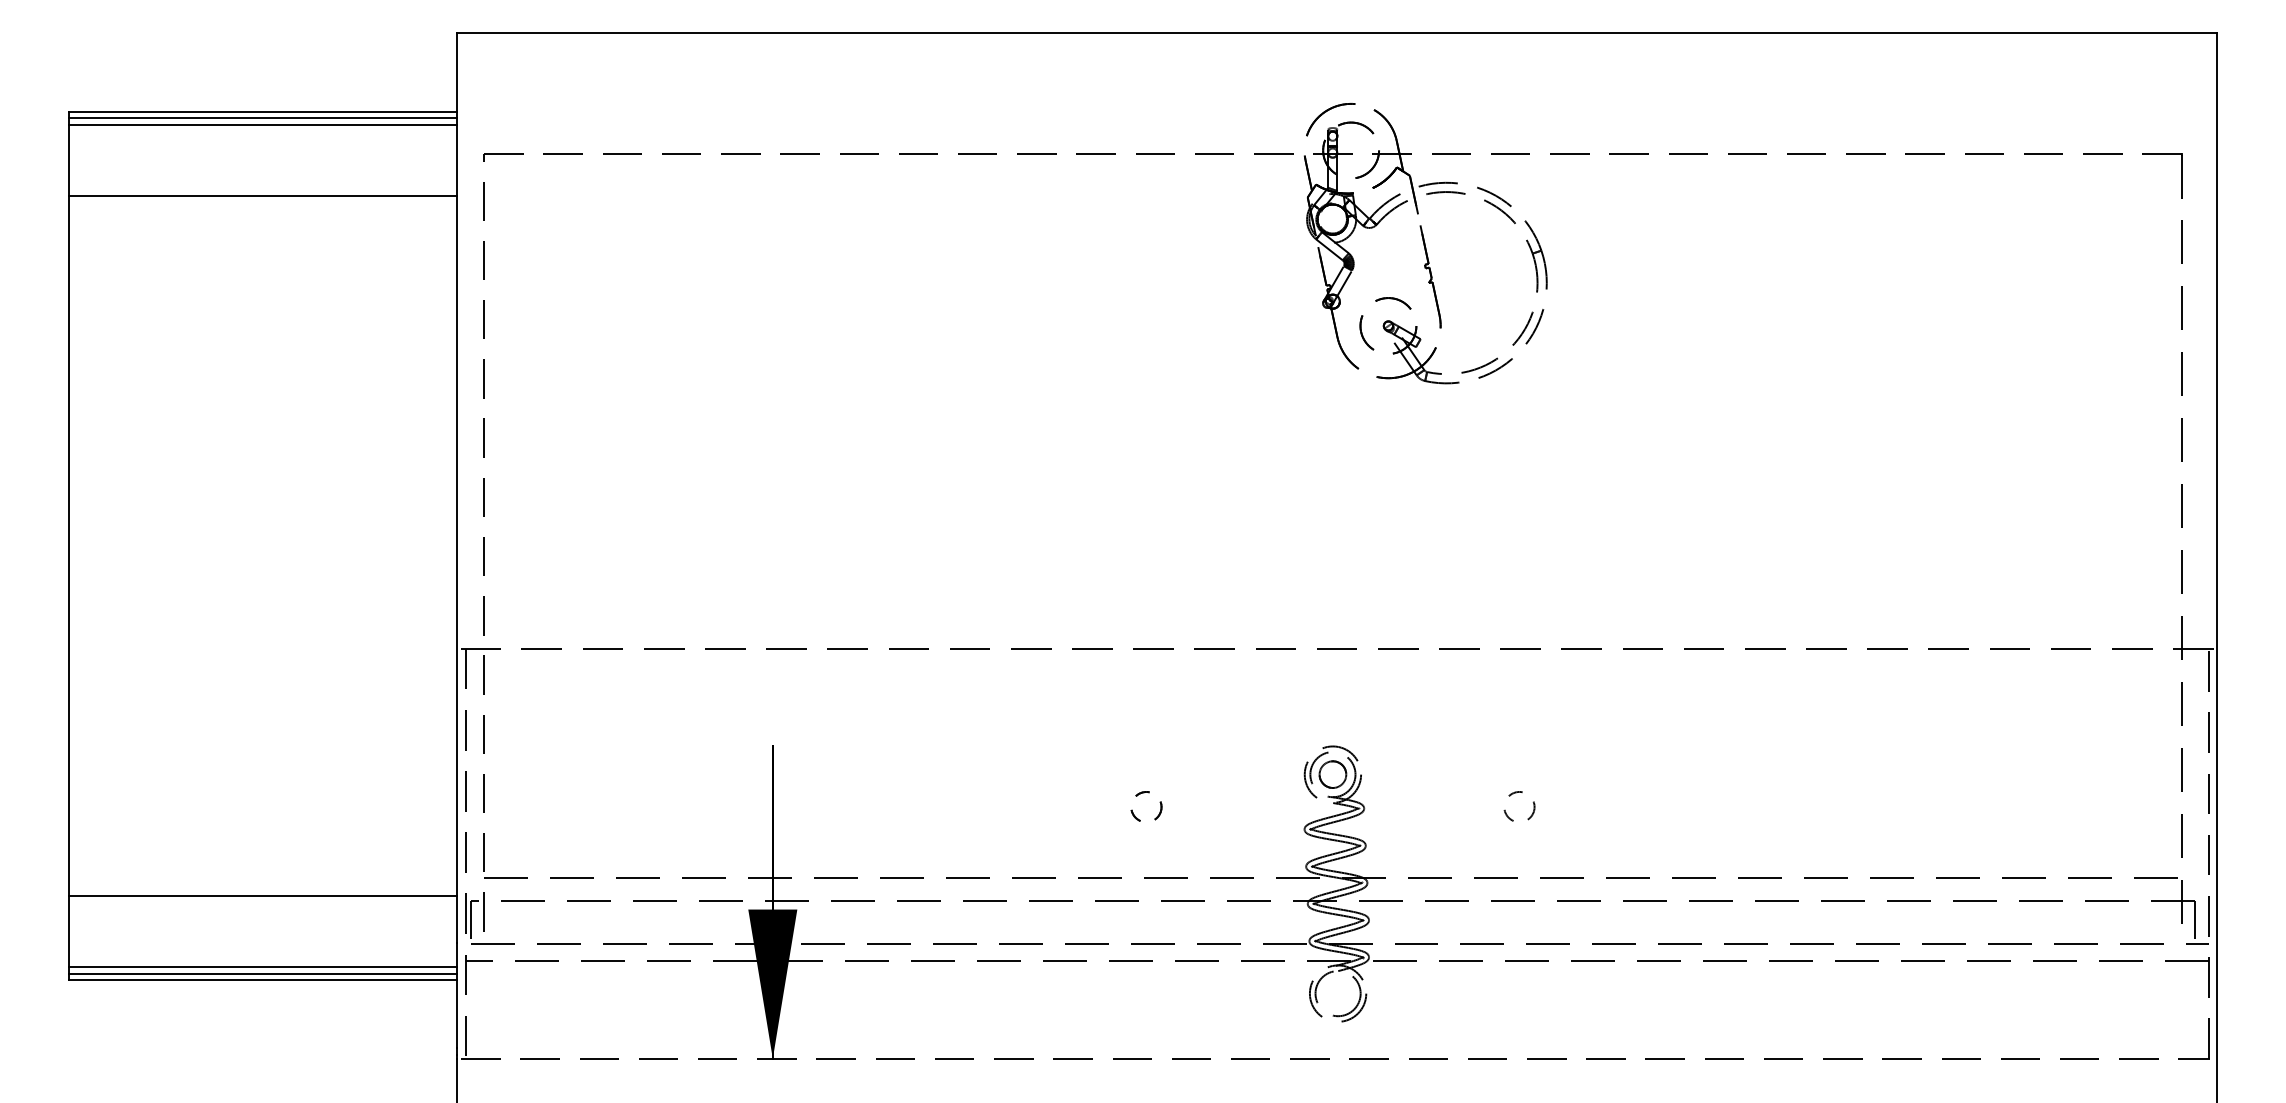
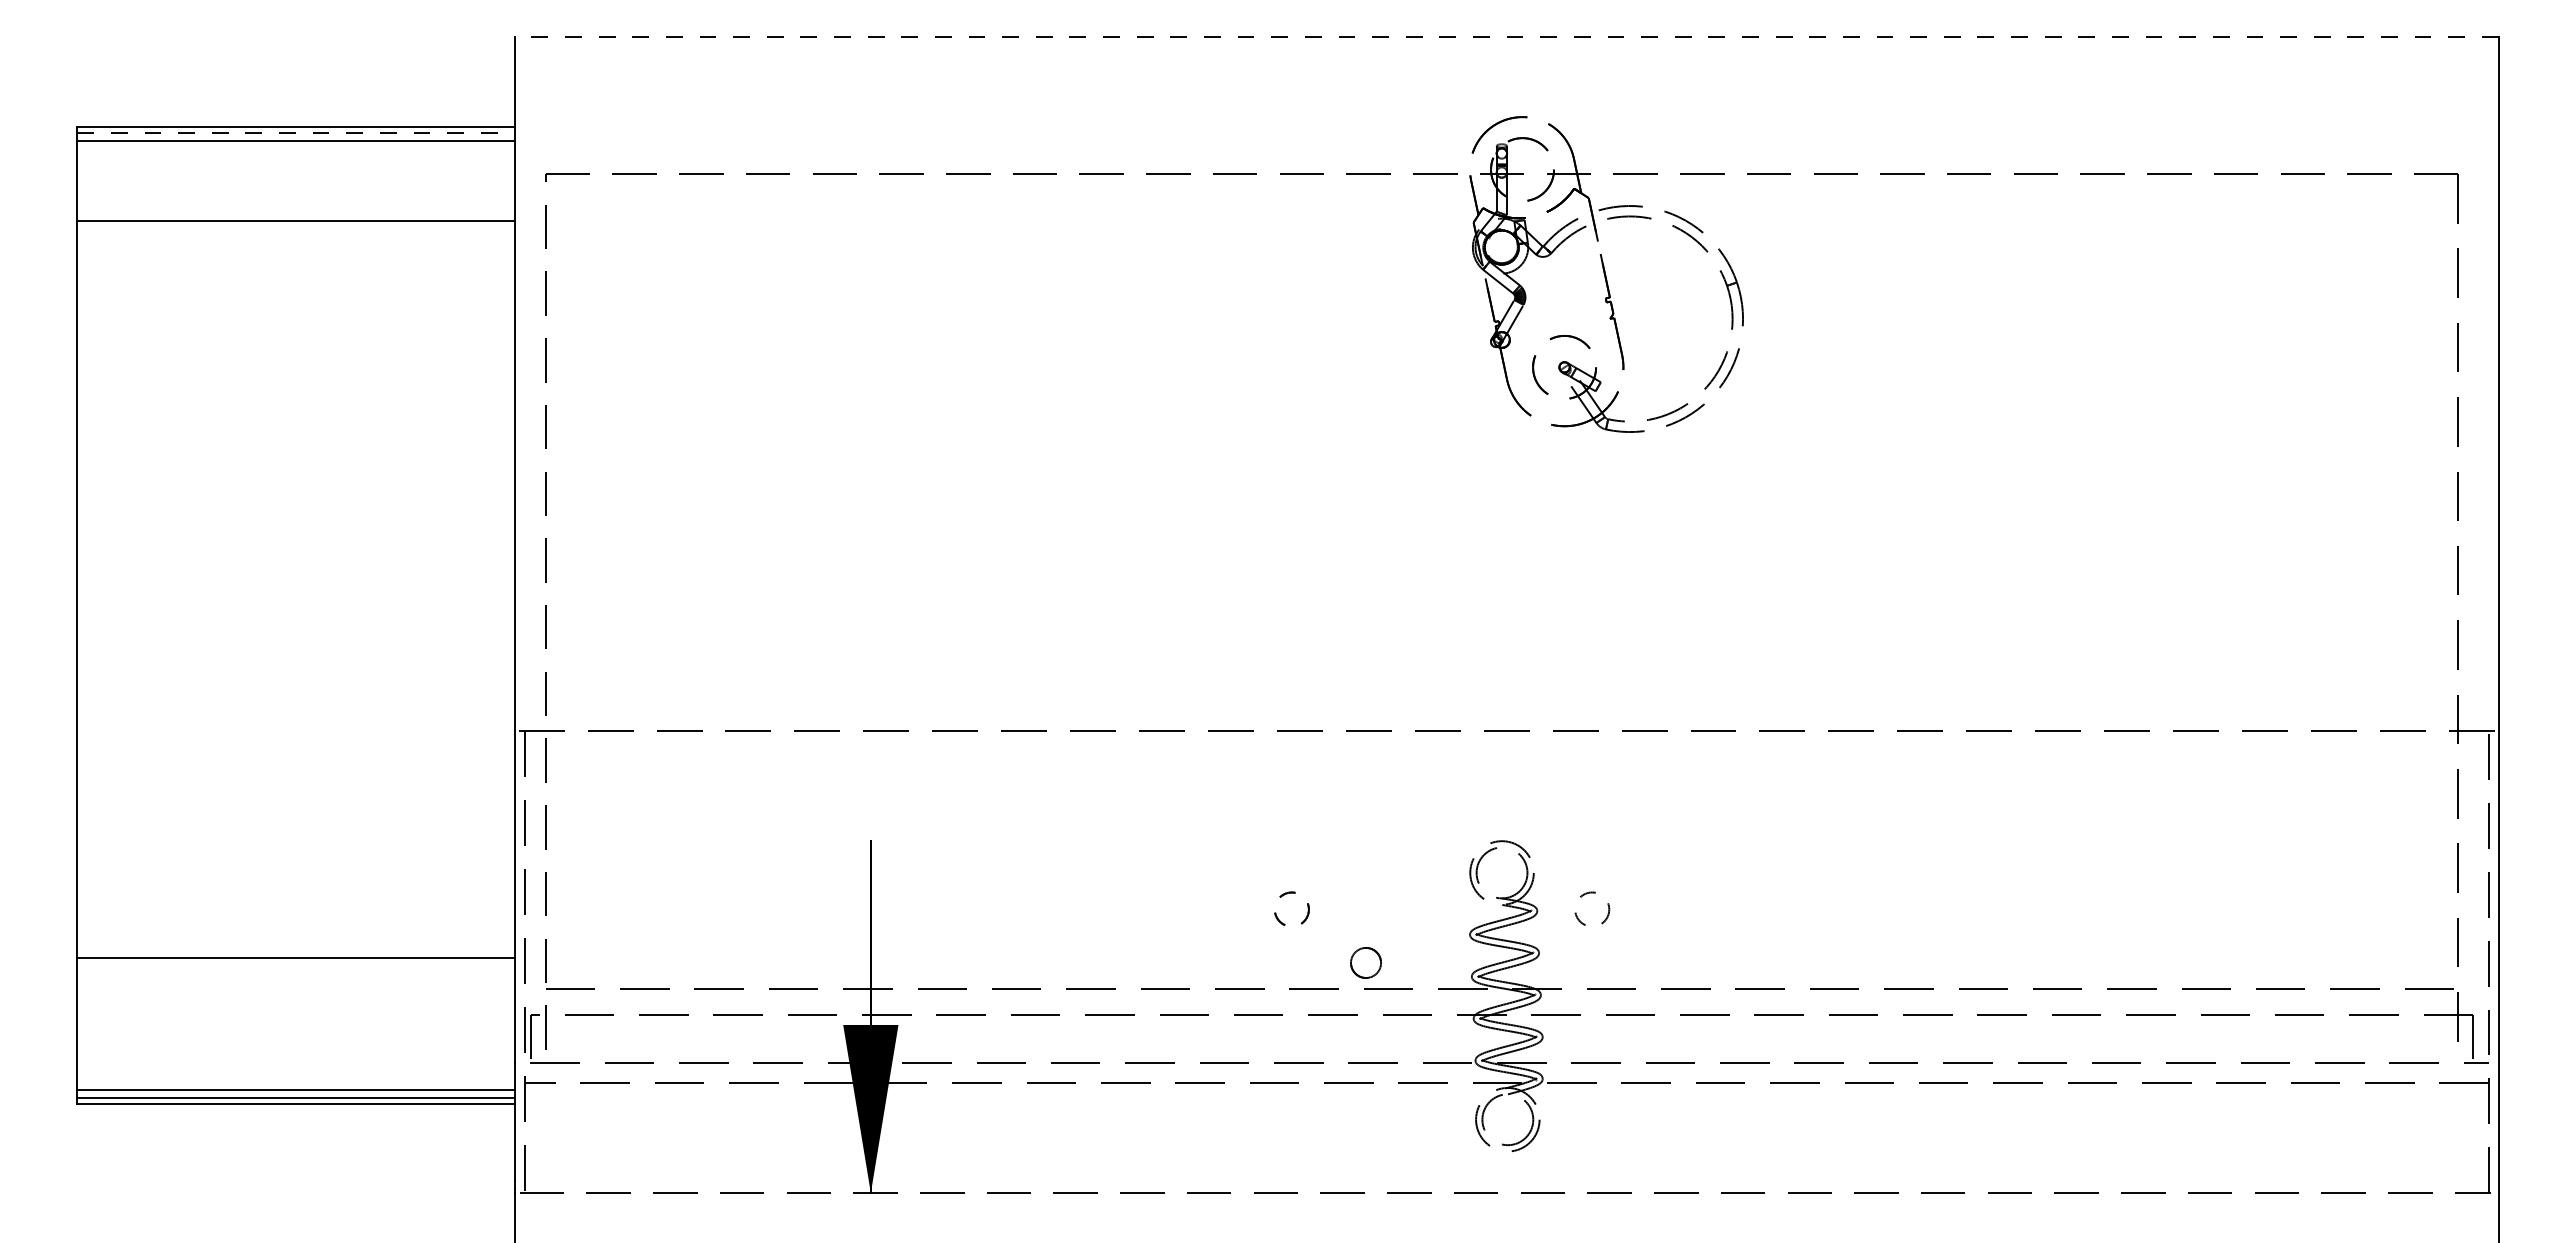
line: (1336, 33) -> (1506, 37), solid -> dashed
line: (263, 117) -> (296, 132), solid -> dashed
part: (1332, 774) -> (1365, 962), moved
part: (1515, 793) -> (1587, 894), moved
line: (262, 895) -> (295, 958), moved

